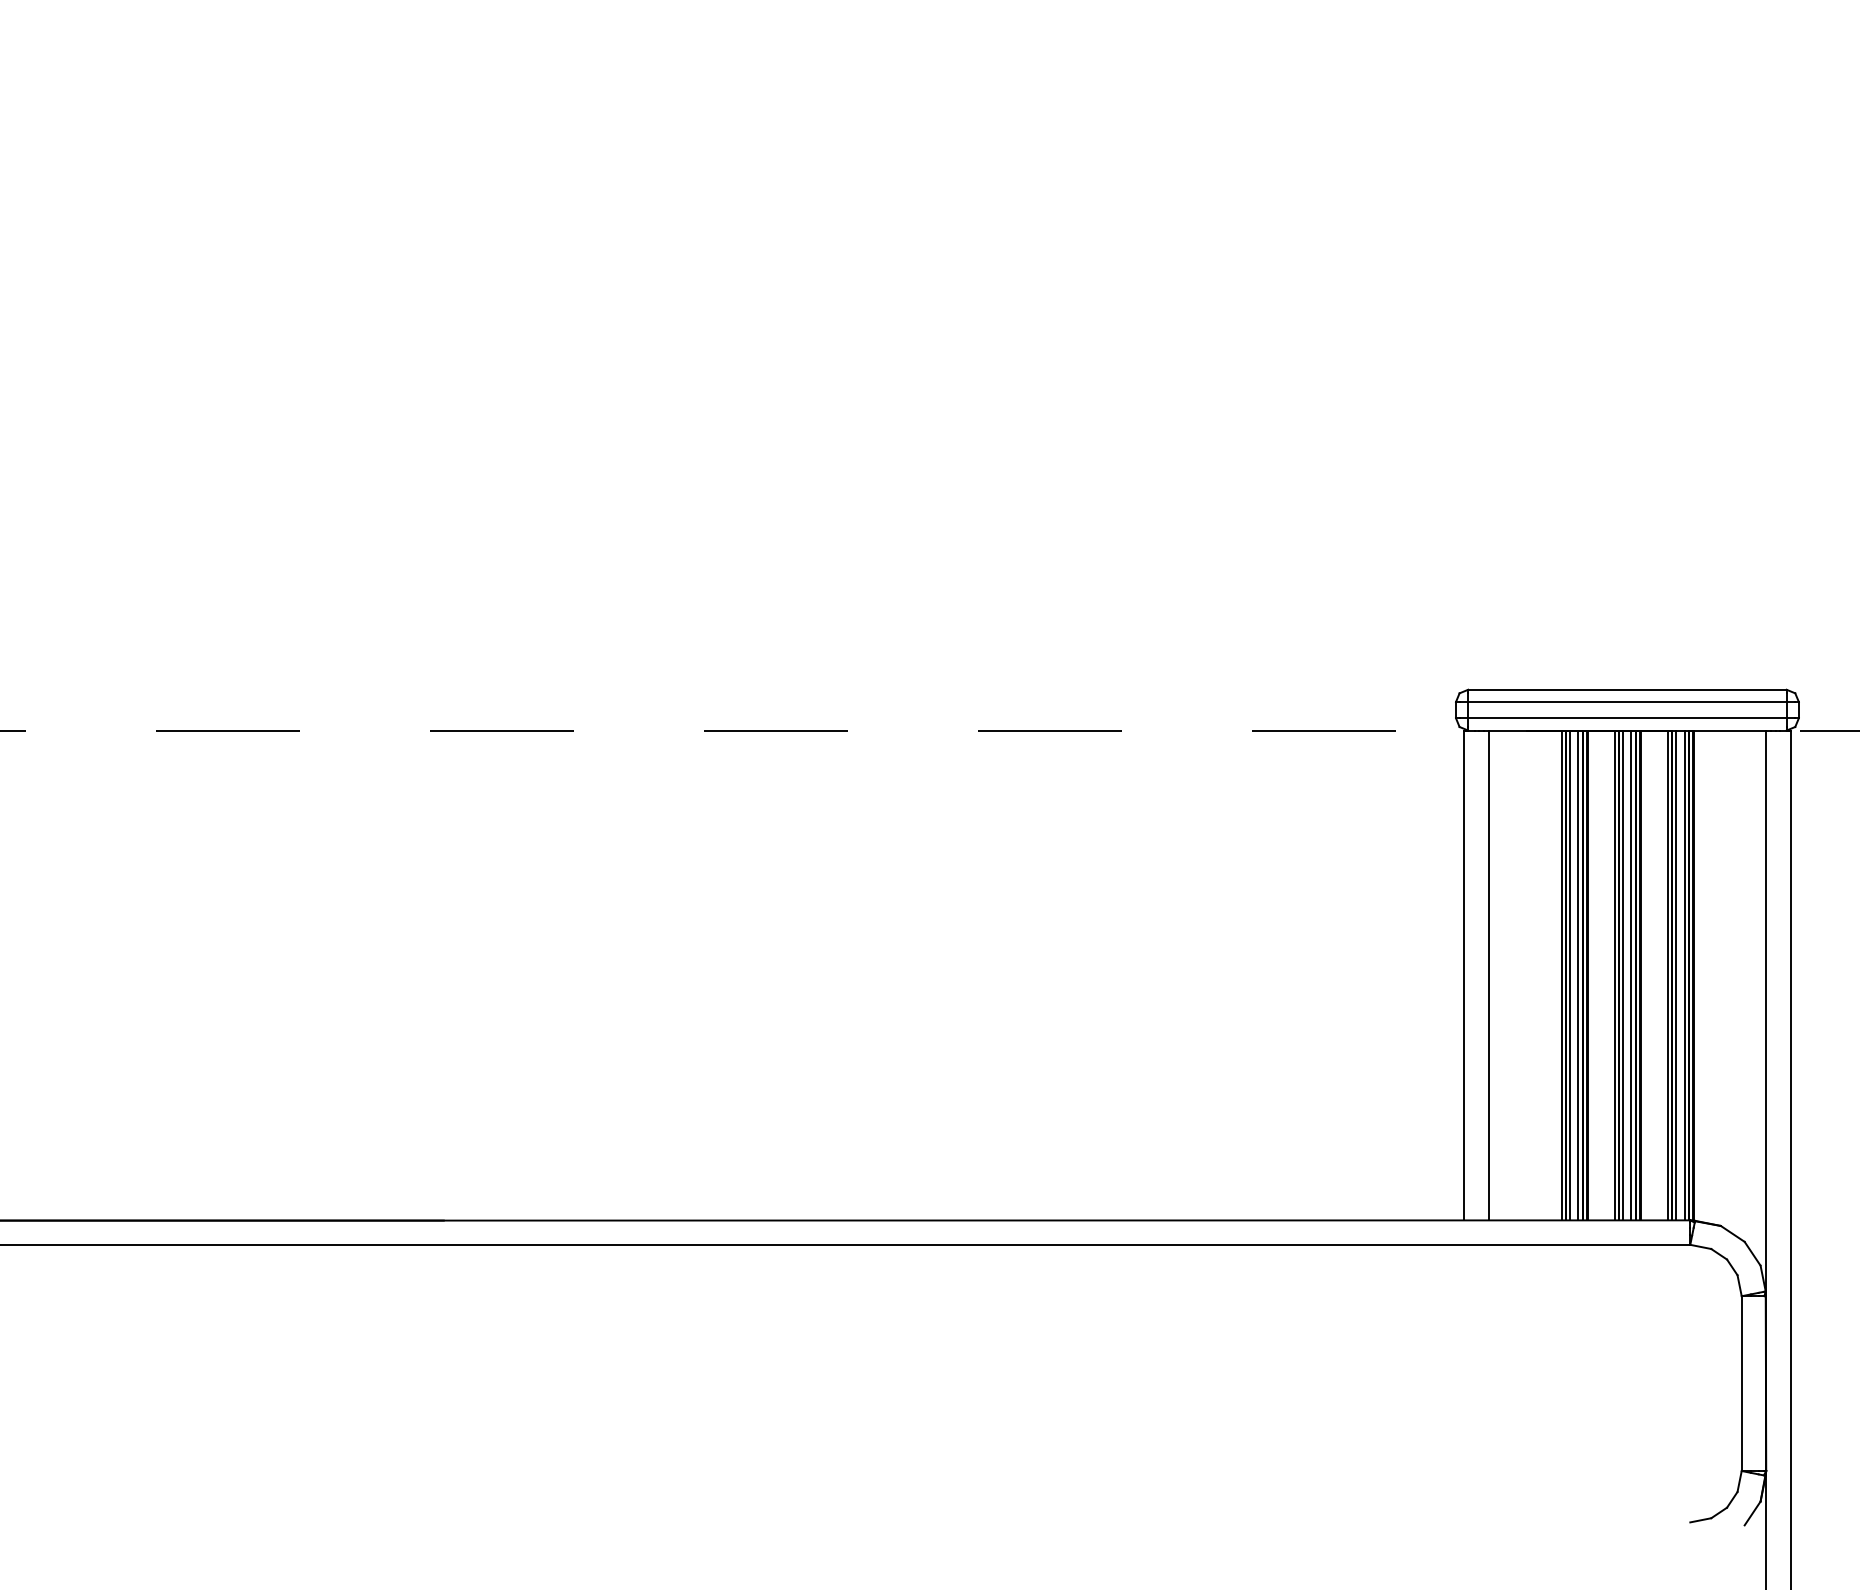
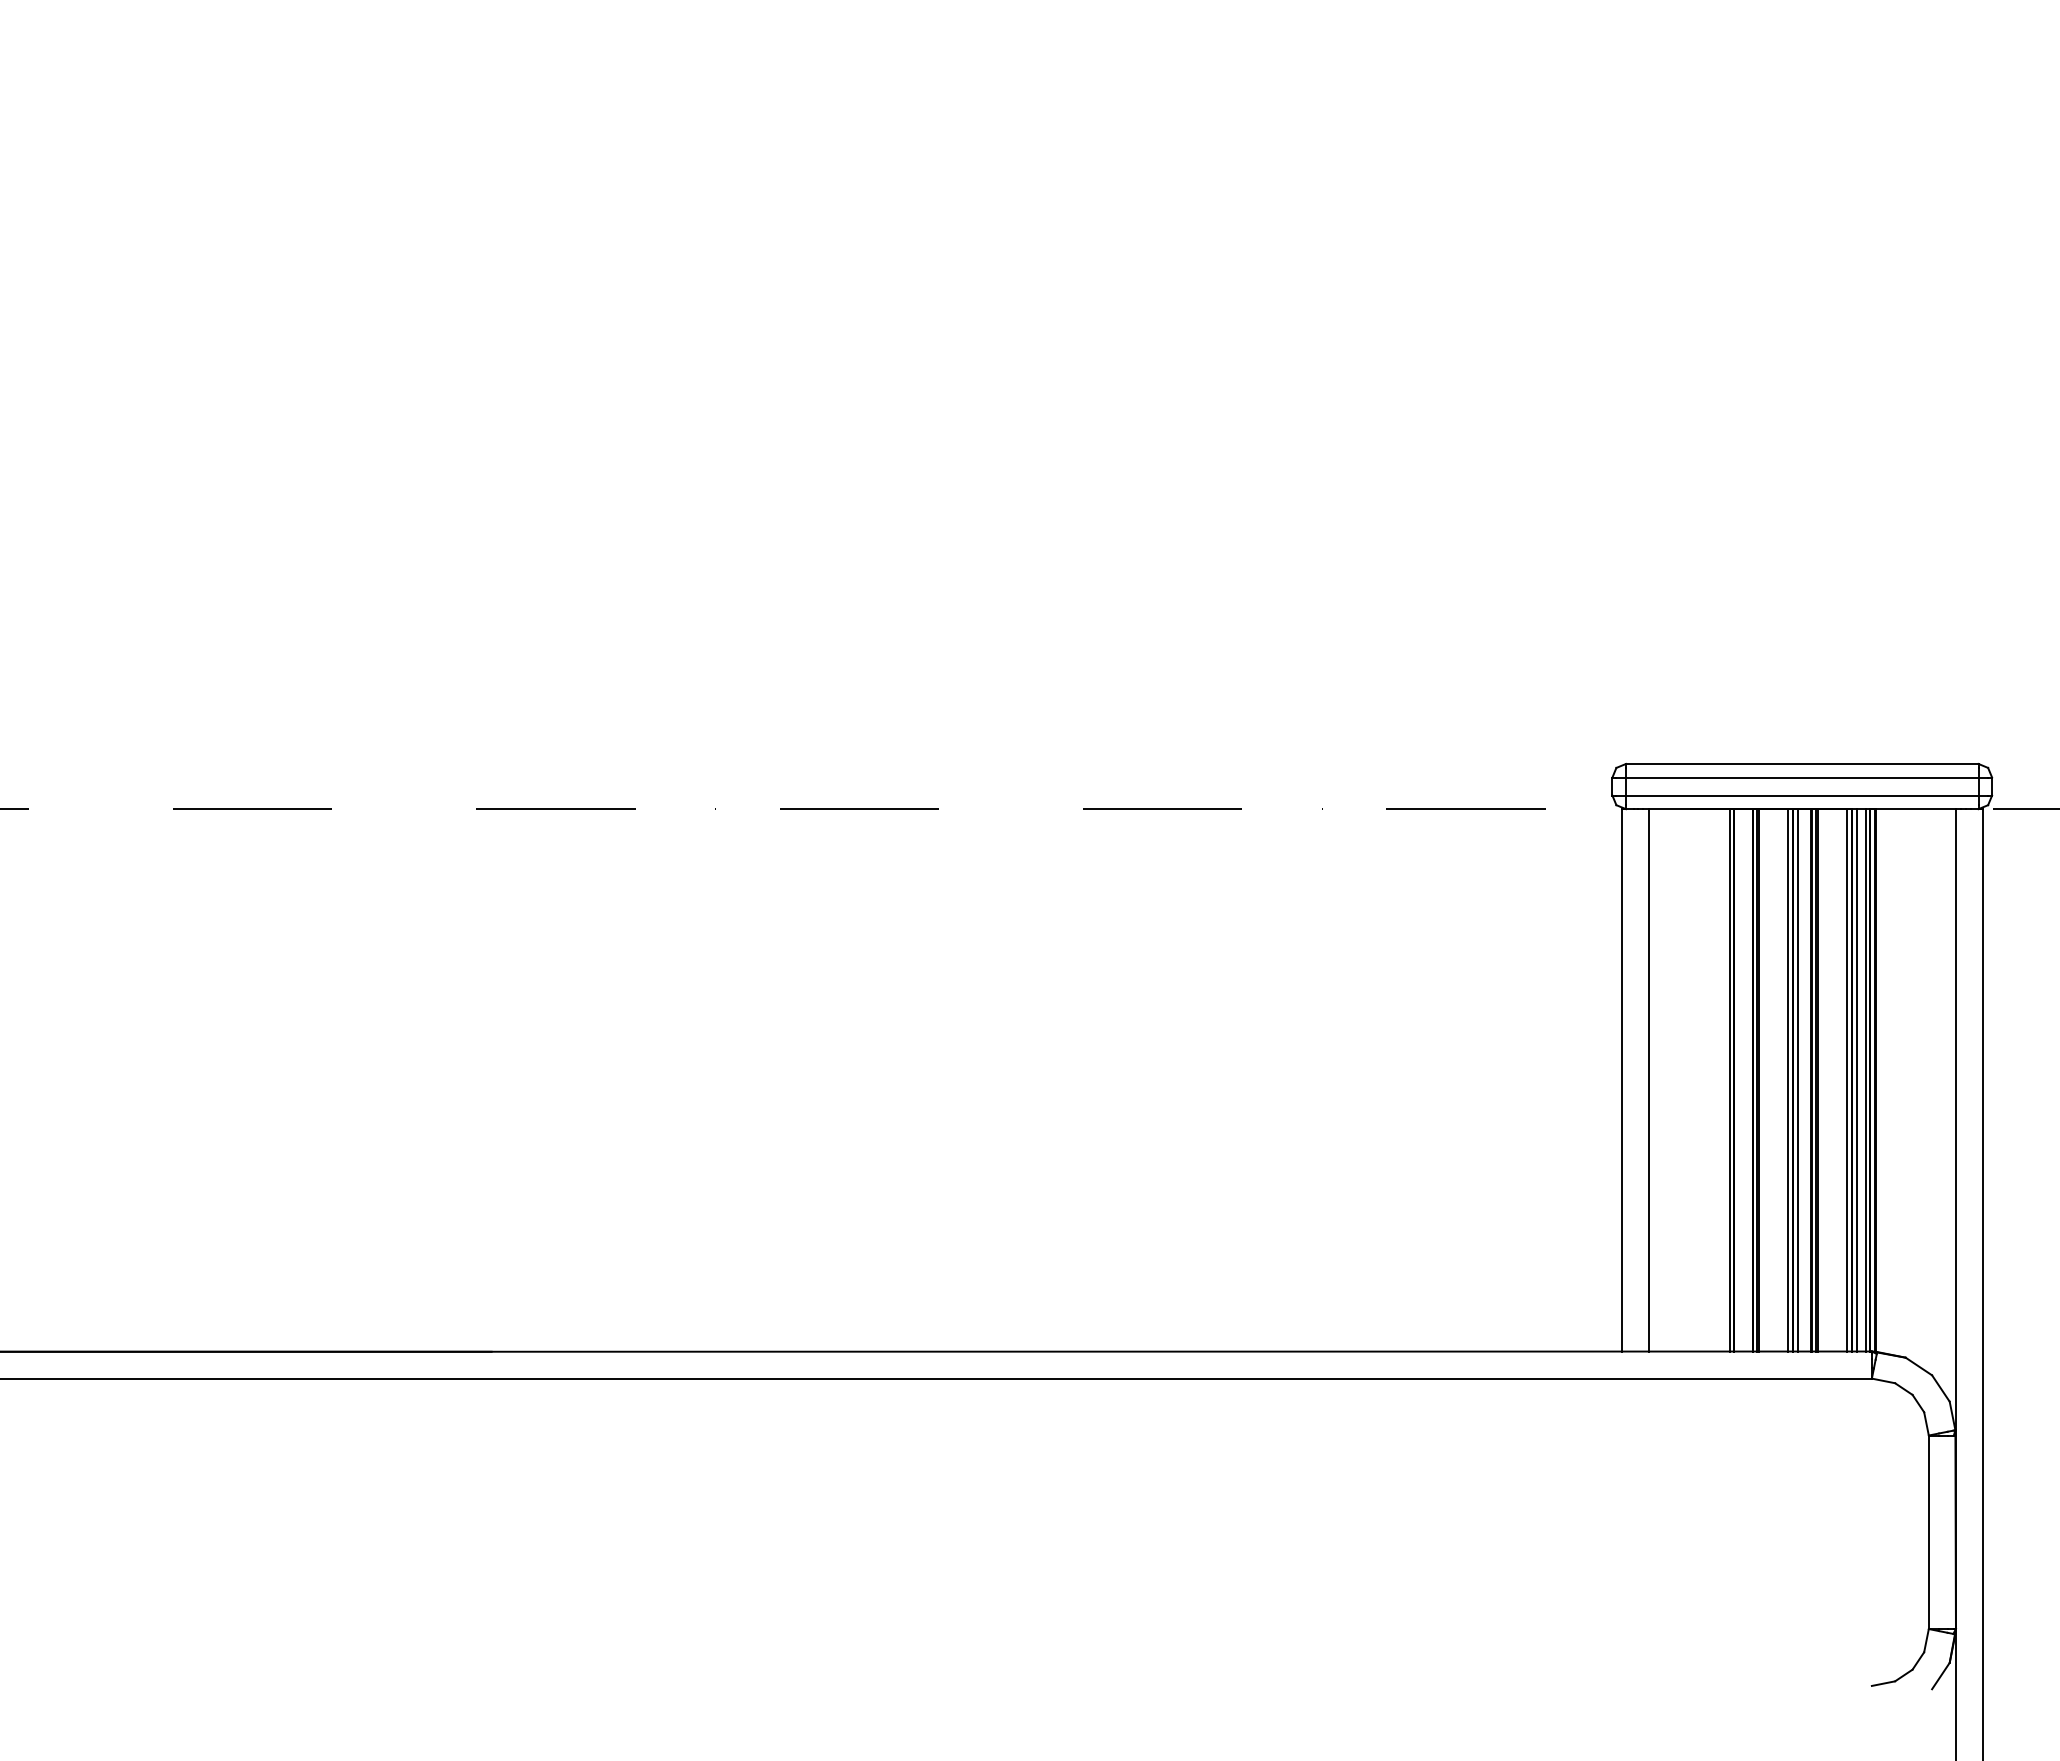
line: (1570, 975) -> (1739, 1080), removed
line: (1578, 975) -> (1748, 1080), removed
line: (1631, 975) -> (1806, 1080), removed

